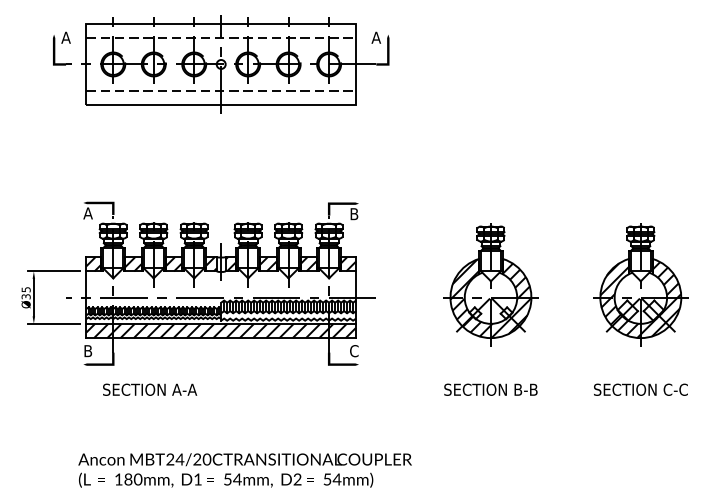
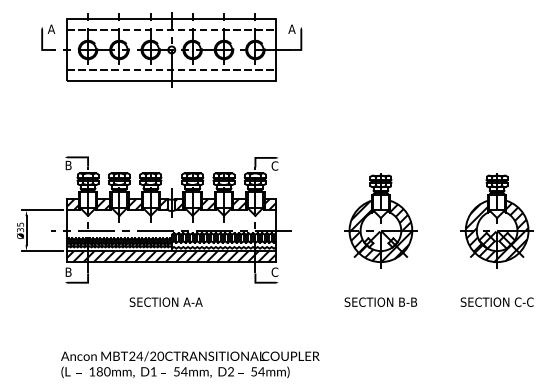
text: (87, 213) -> (68, 165), A -> B
text: (354, 214) -> (275, 166), B -> C
text: (150, 389) -> (166, 302), moved

